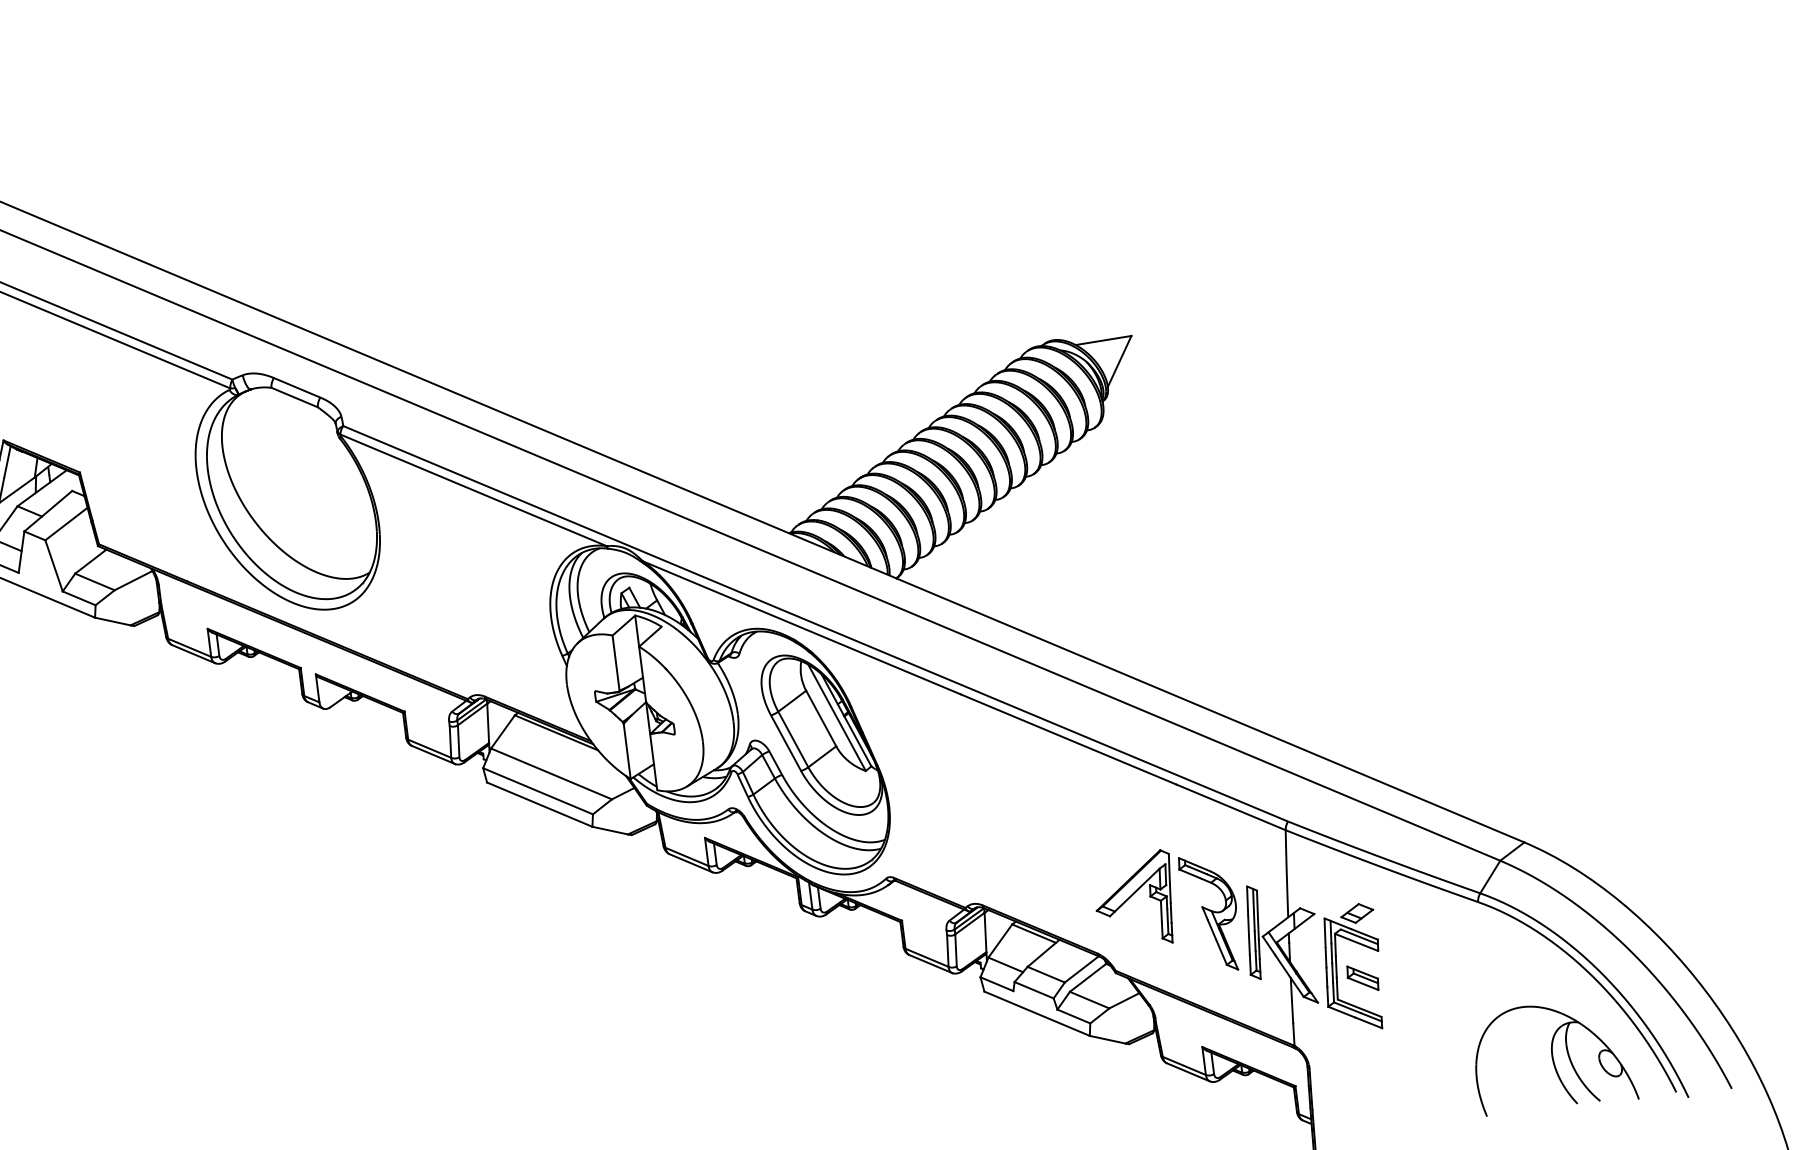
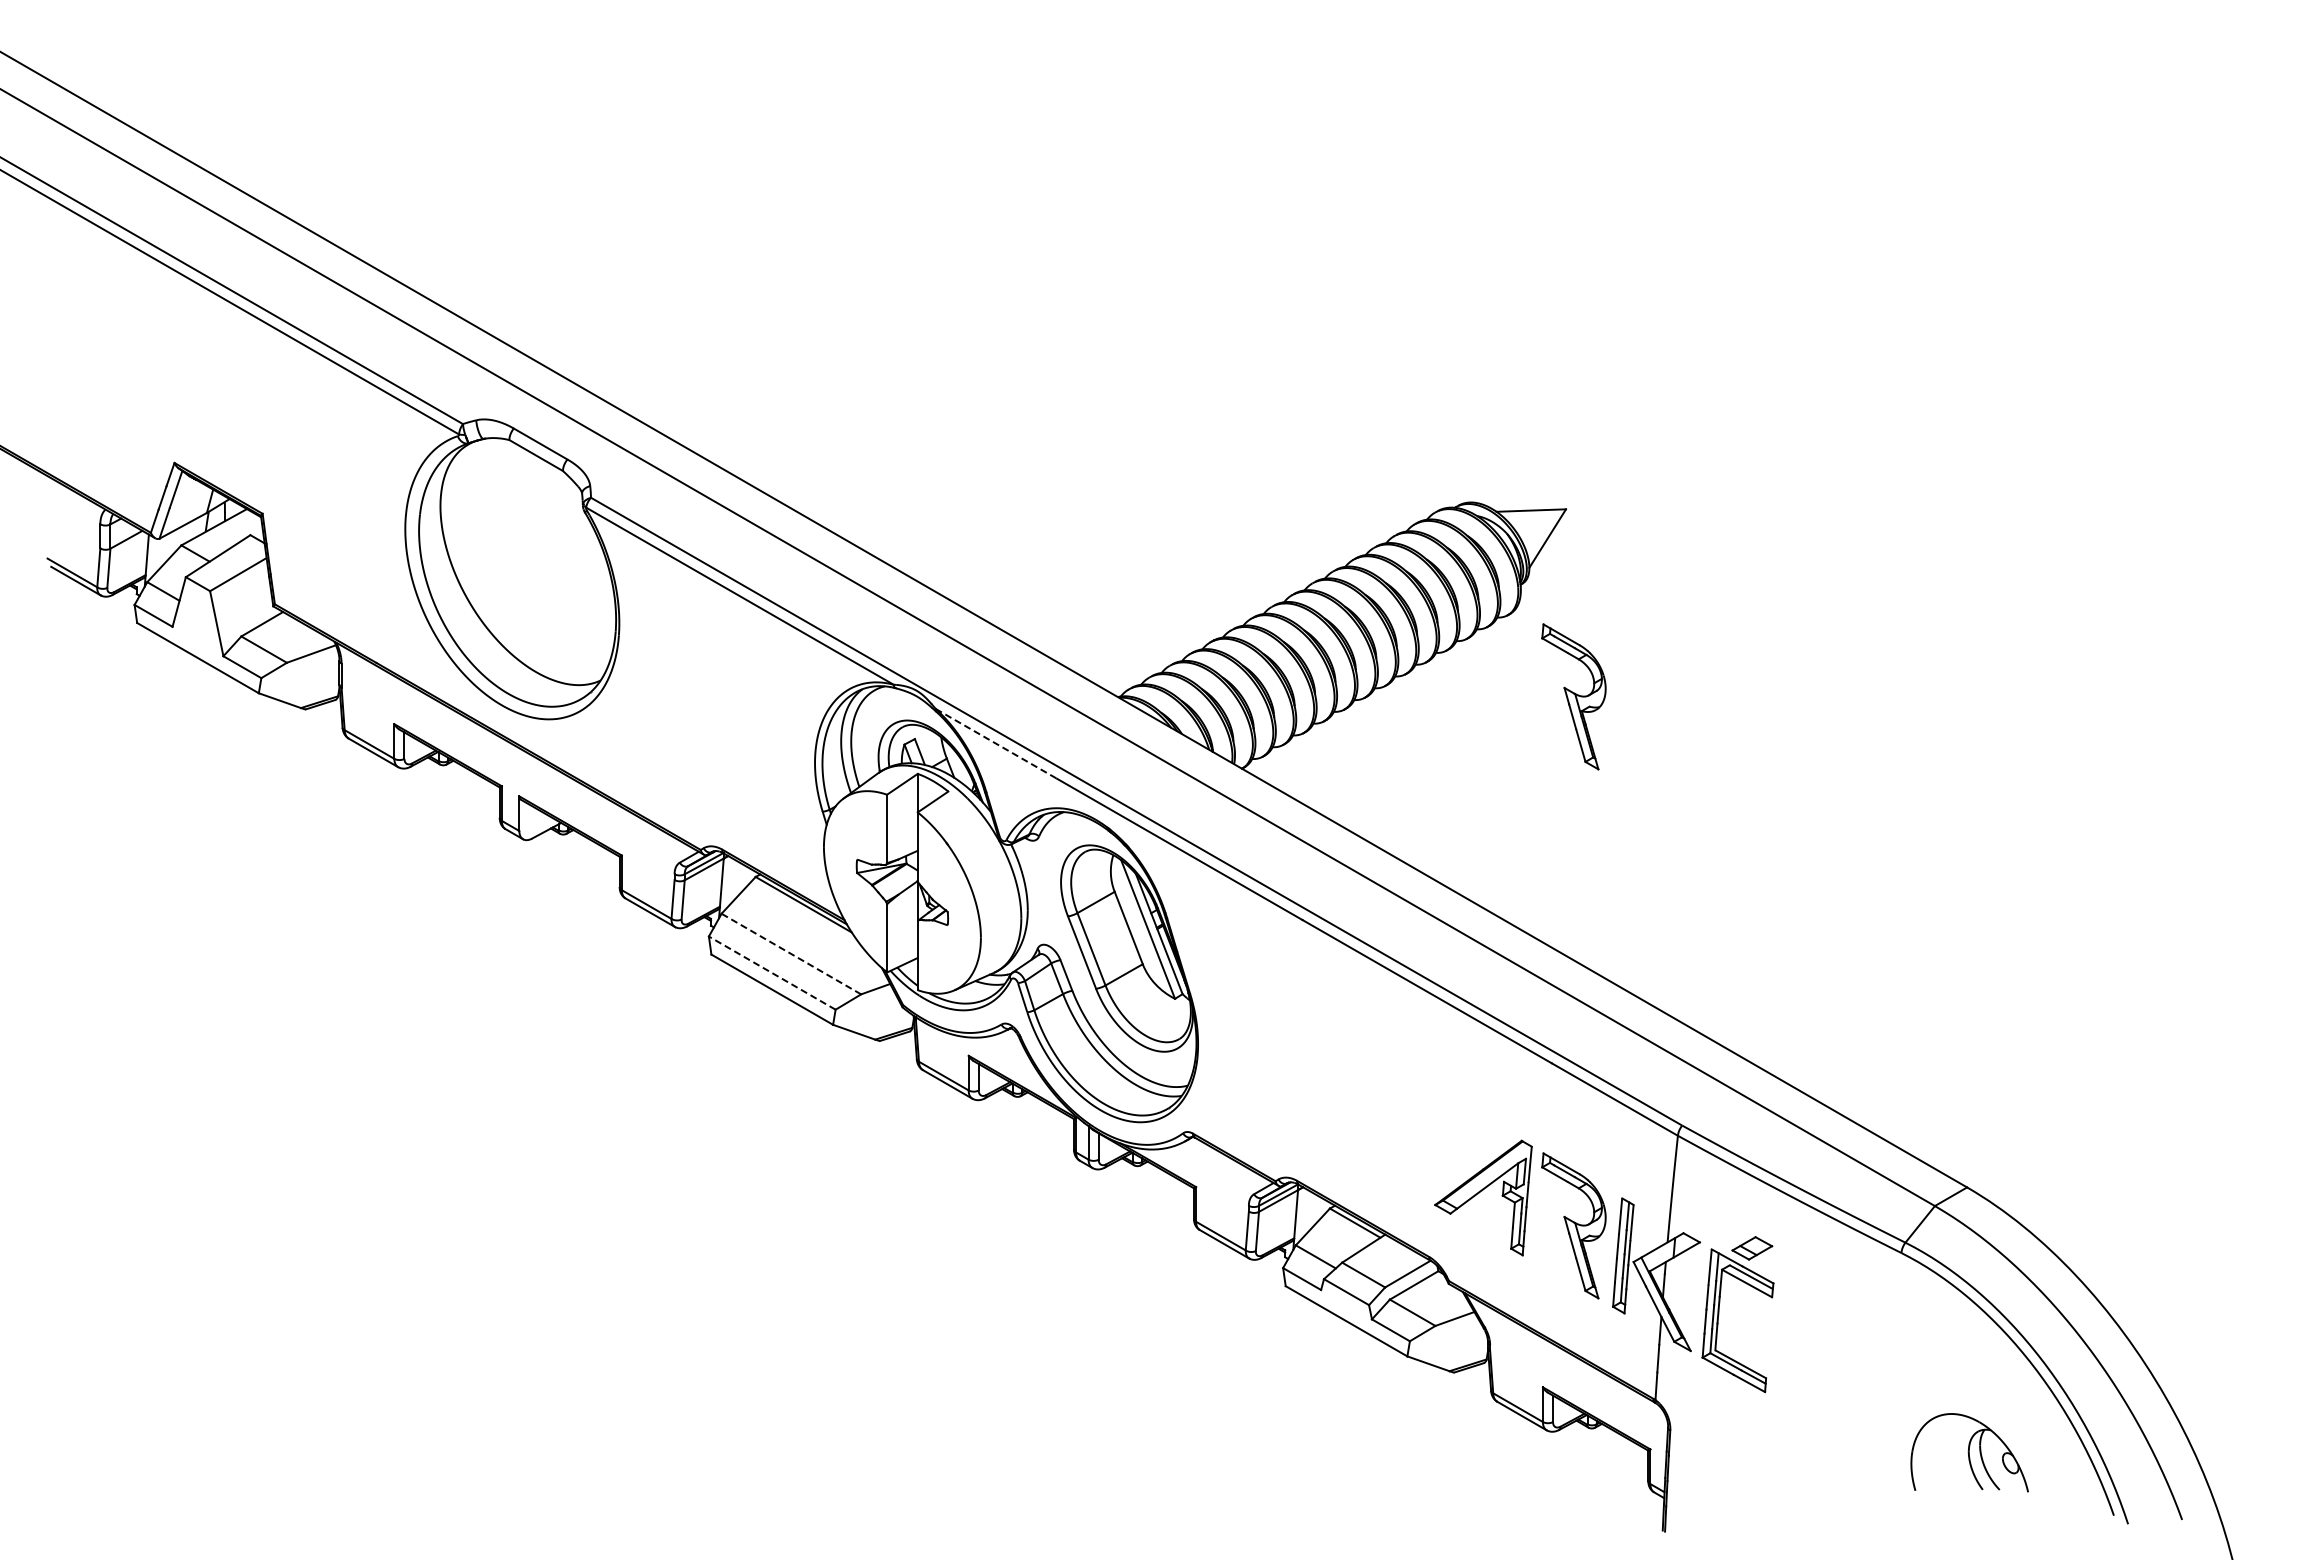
part: (1156, 486) -> (1573, 696), added
line: (695, 583) -> (996, 743), solid -> dashed
line: (551, 774) -> (791, 954), solid -> dashed
line: (537, 790) -> (771, 972), solid -> dashed
part: (1362, 977) -> (1748, 1327), removed
part: (1553, 1056) -> (1969, 1452), size x0.6

